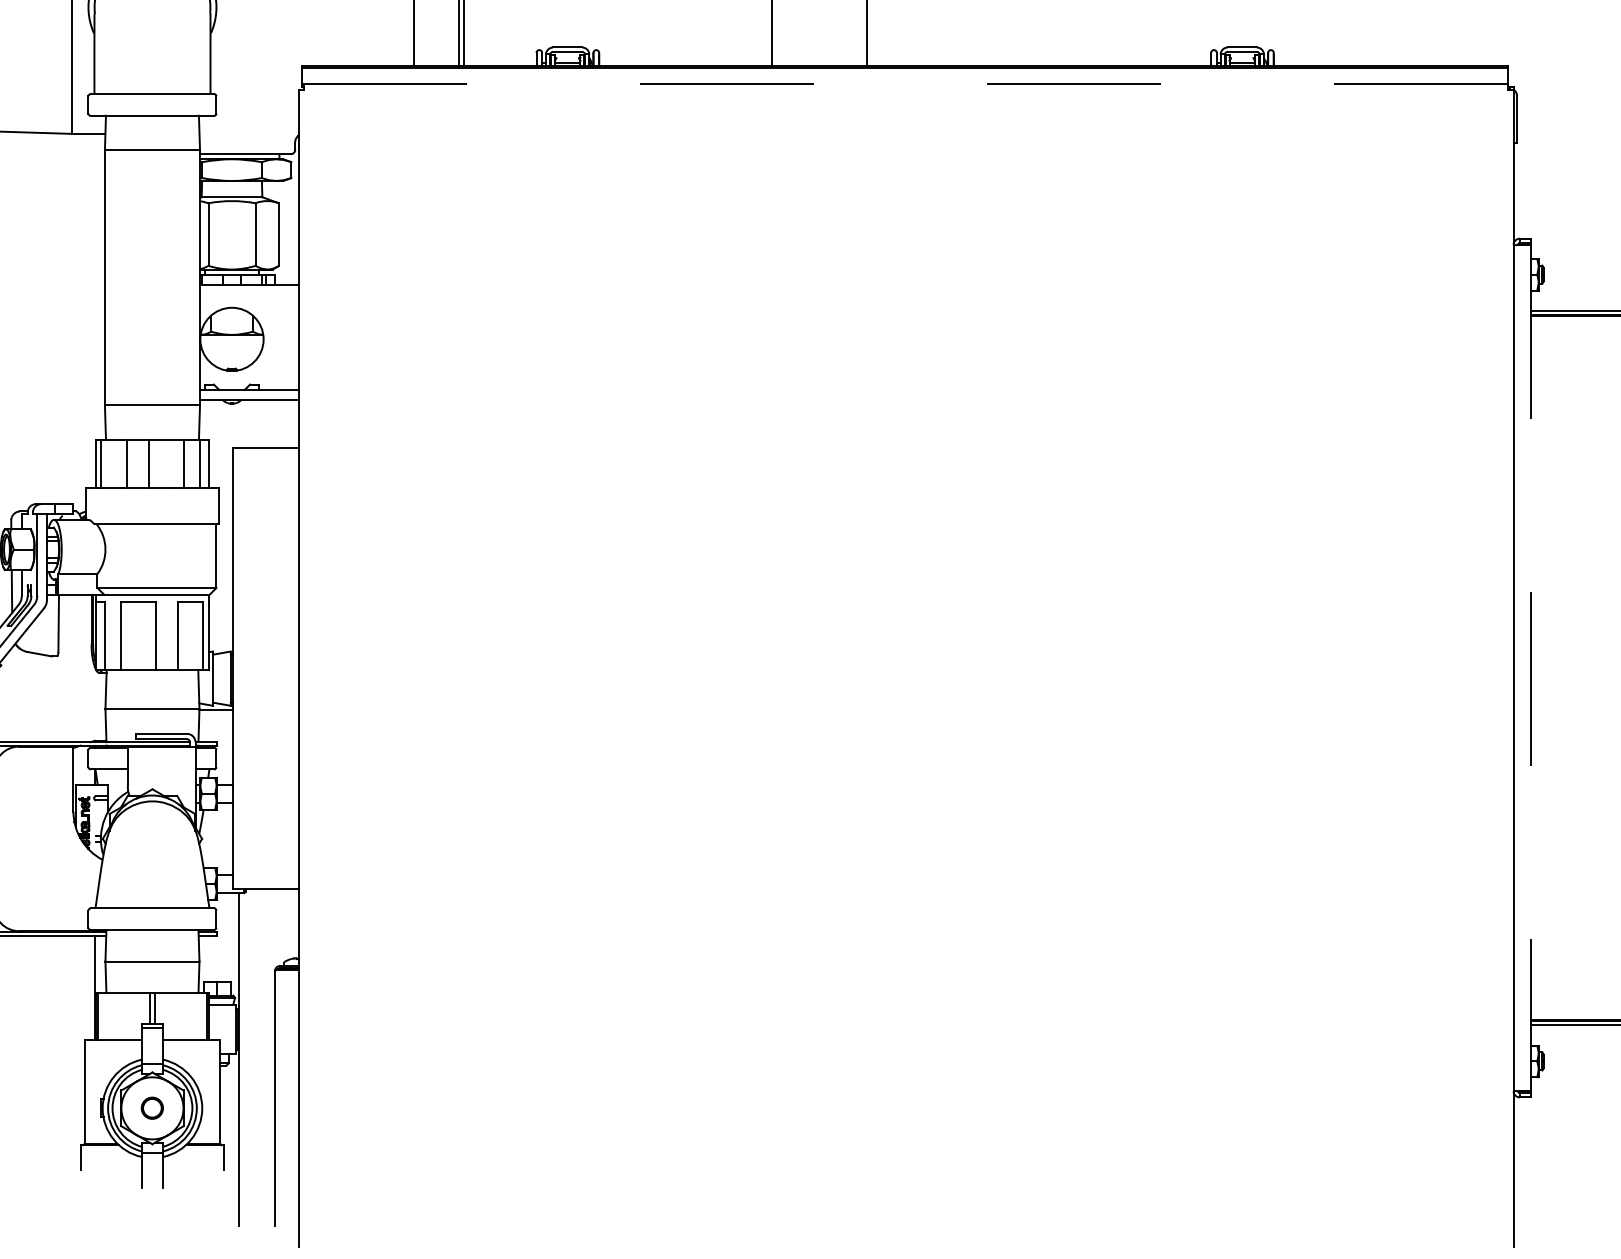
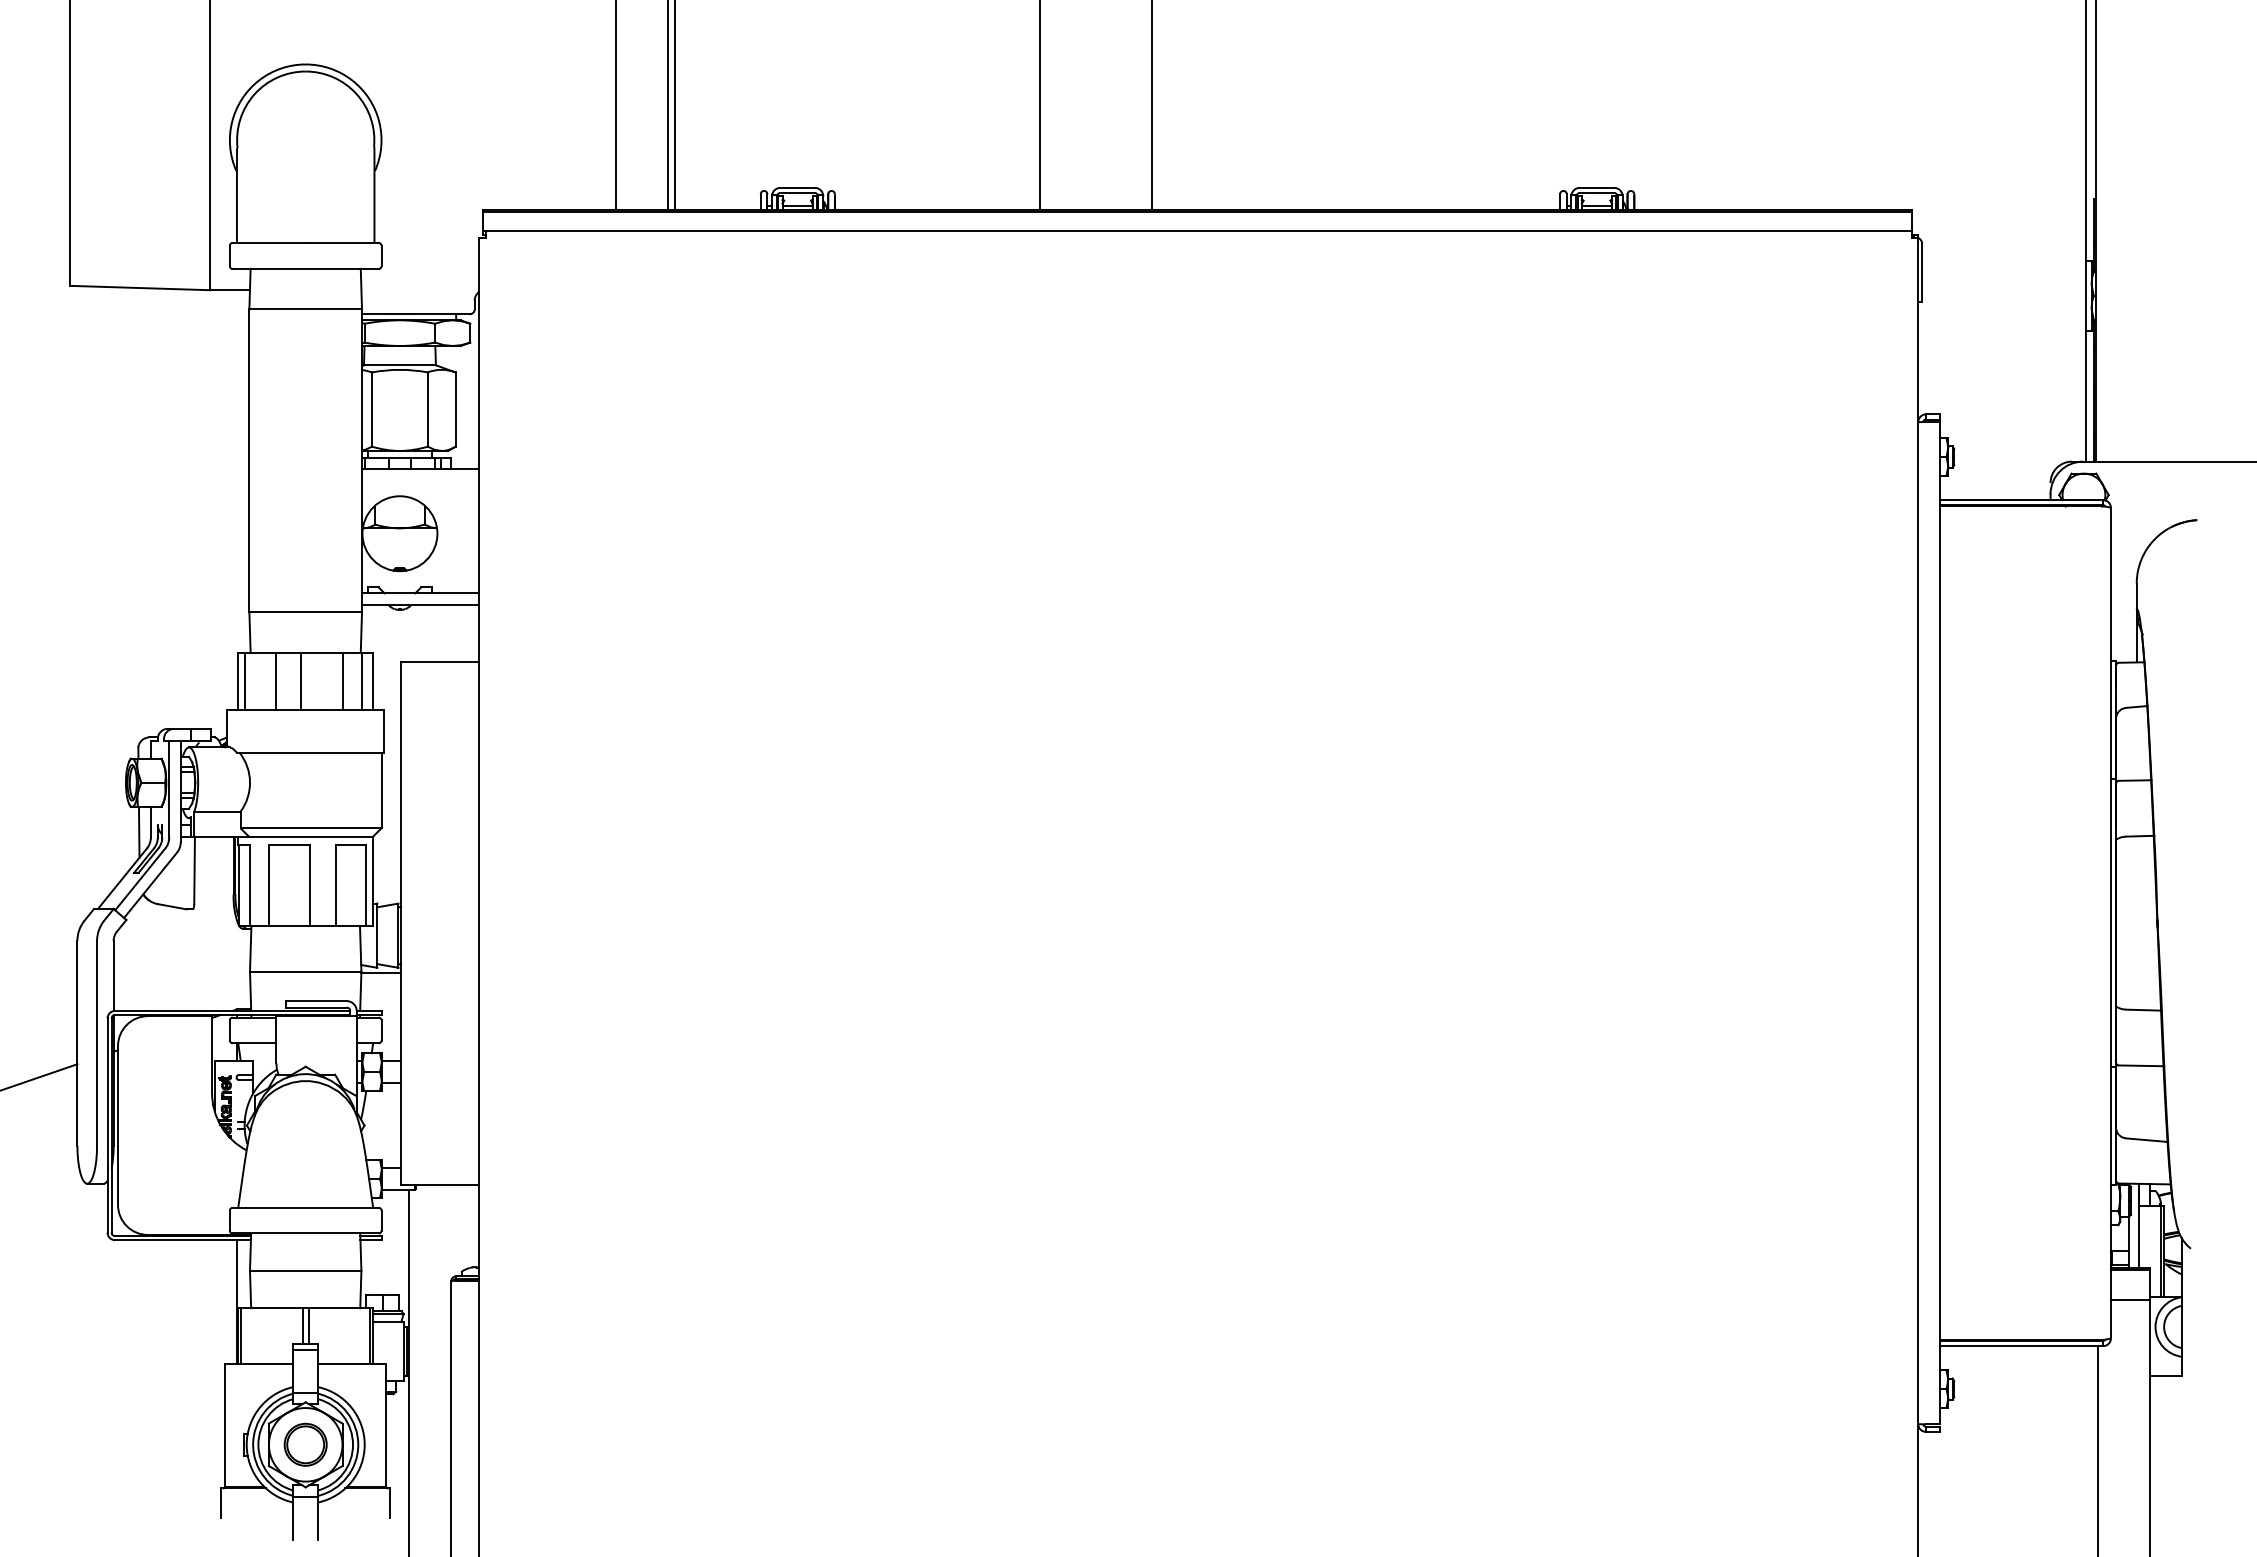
line: (905, 83) -> (1198, 230), dashed -> solid
line: (1531, 668) -> (1939, 923), dashed -> solid
part: (152, 1108) -> (305, 1444), size x1.67

